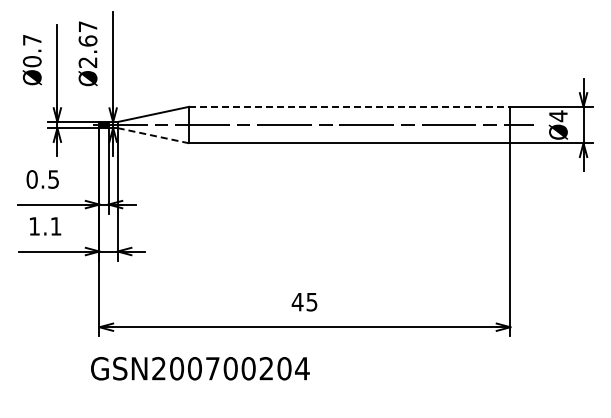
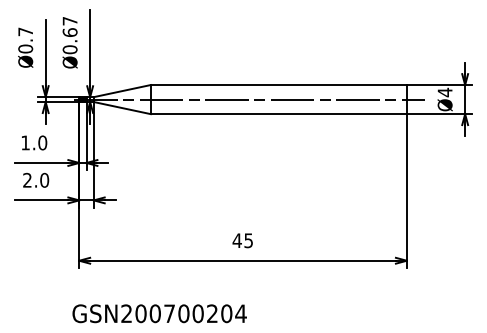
text: (87, 62) -> (69, 49), Ø2.67 -> Ø0.67
line: (349, 106) -> (278, 84), dashed -> solid
line: (153, 135) -> (122, 107), dashed -> solid
text: (42, 179) -> (33, 142), 0.5 -> 1.0
text: (45, 226) -> (36, 180), 1.1 -> 2.0
text: (200, 368) -> (159, 313), moved

